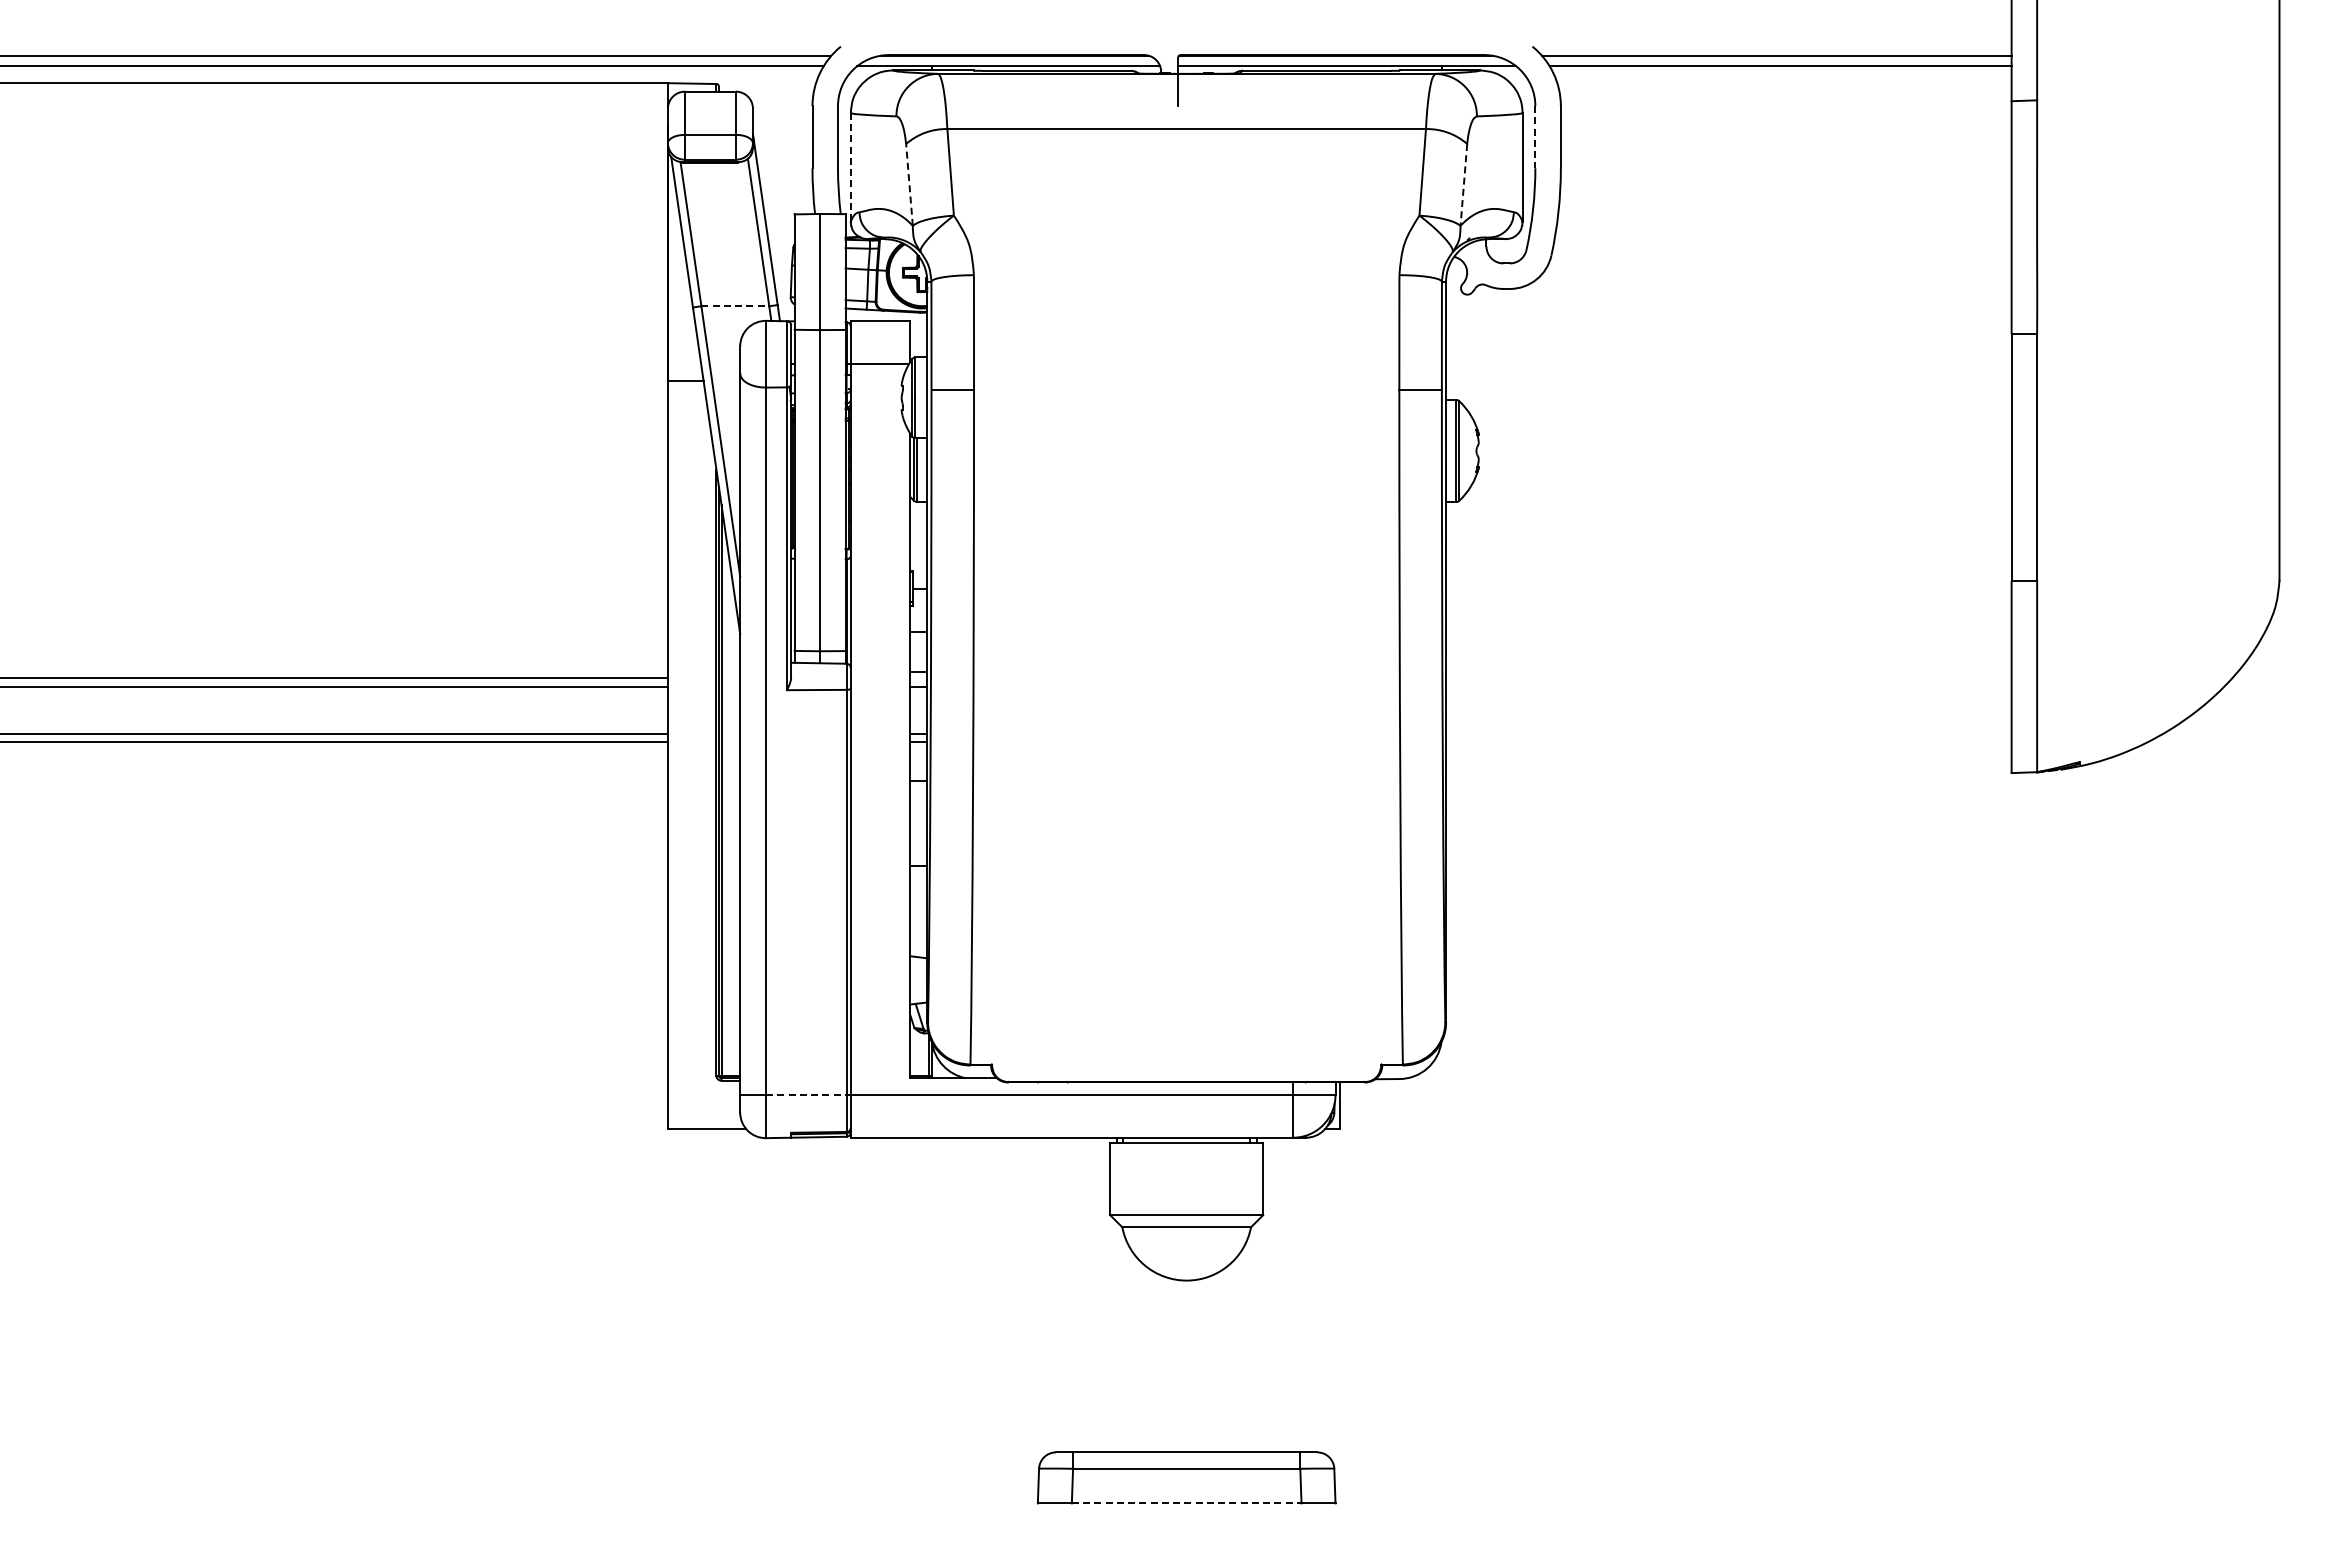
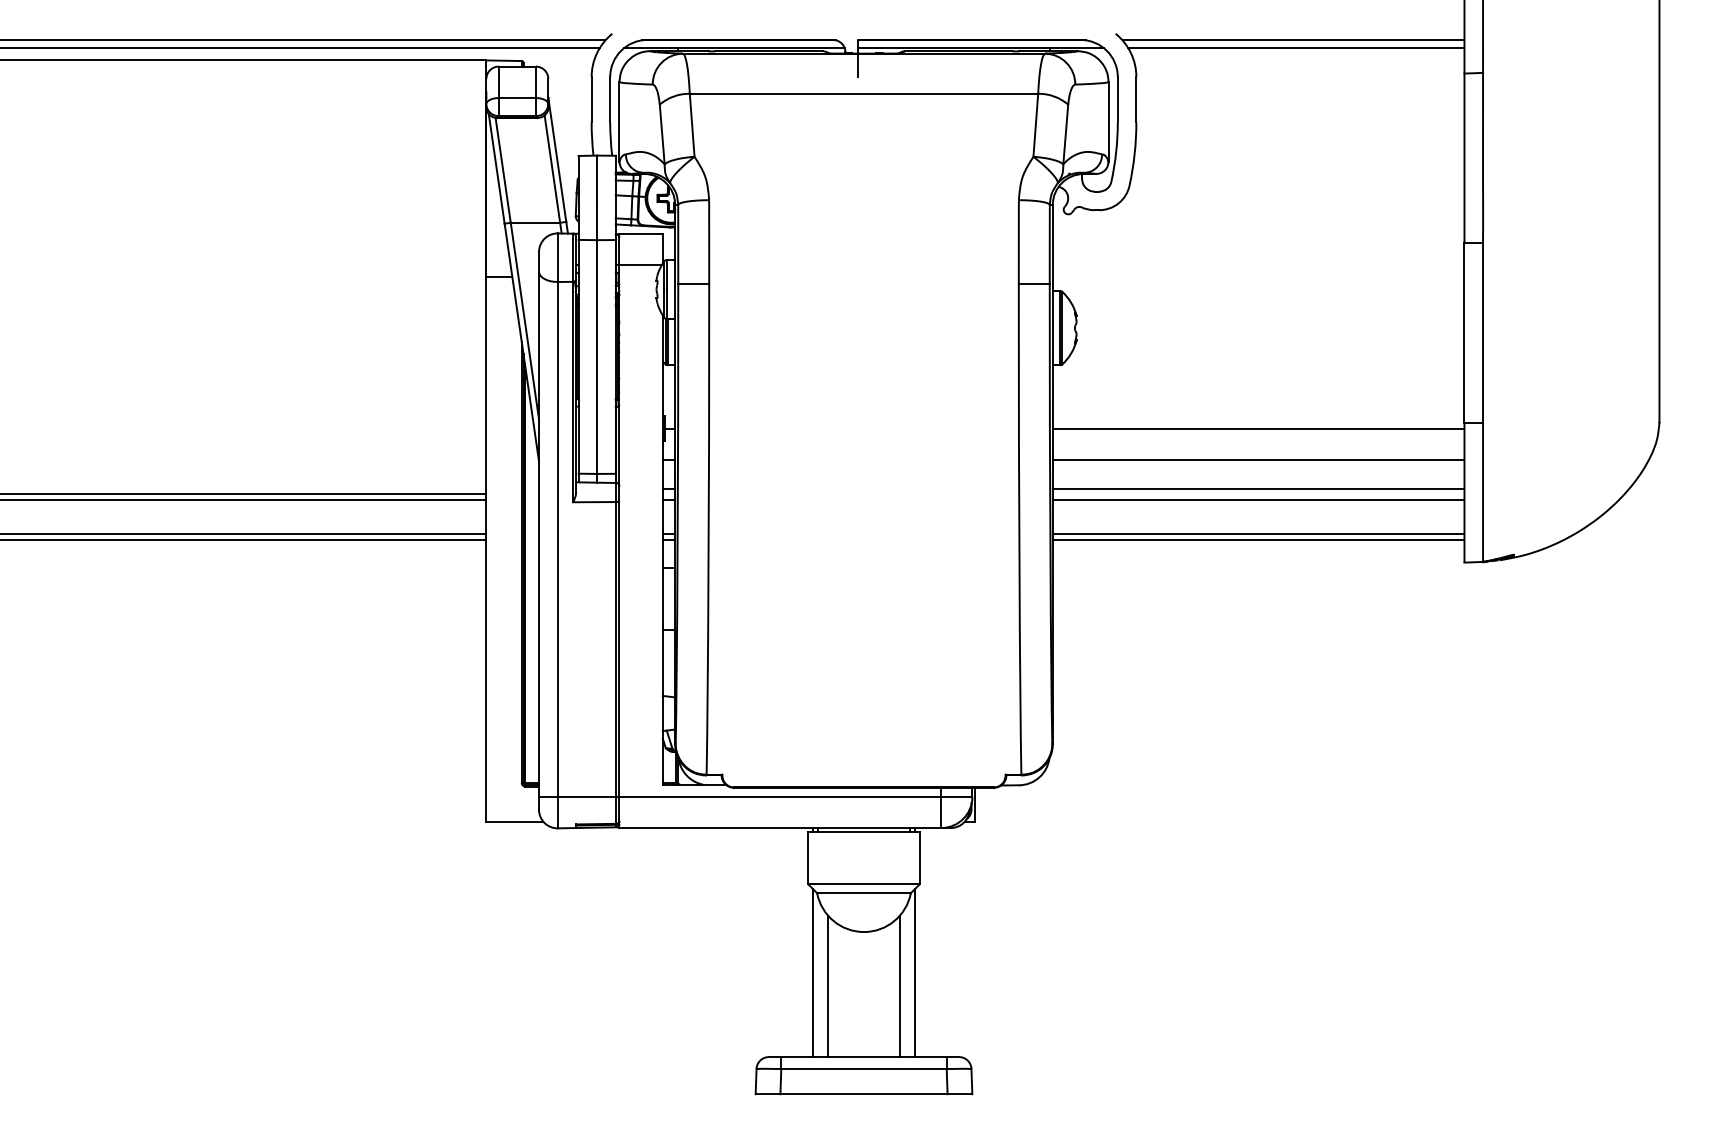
line: (1535, 137) -> (1117, 99), dashed -> solid
line: (850, 167) -> (619, 121), dashed -> solid
line: (909, 184) -> (662, 134), dashed -> solid
line: (1463, 185) -> (1065, 134), dashed -> solid
line: (735, 306) -> (535, 222), dashed -> solid
line: (1728, 589) -> (1258, 428), added
line: (1728, 631) -> (1258, 459), added
line: (1728, 671) -> (1258, 488), added
line: (1728, 686) -> (1258, 499), added
line: (1728, 733) -> (1258, 533), added
line: (1728, 742) -> (1258, 540), added
line: (806, 1095) -> (587, 797), dashed -> solid
line: (1116, 1336) -> (812, 972), added
line: (1256, 1336) -> (914, 972), added
line: (1137, 1355) -> (828, 986), added
line: (1235, 1355) -> (899, 986), added
line: (1186, 1503) -> (863, 1094), dashed -> solid

